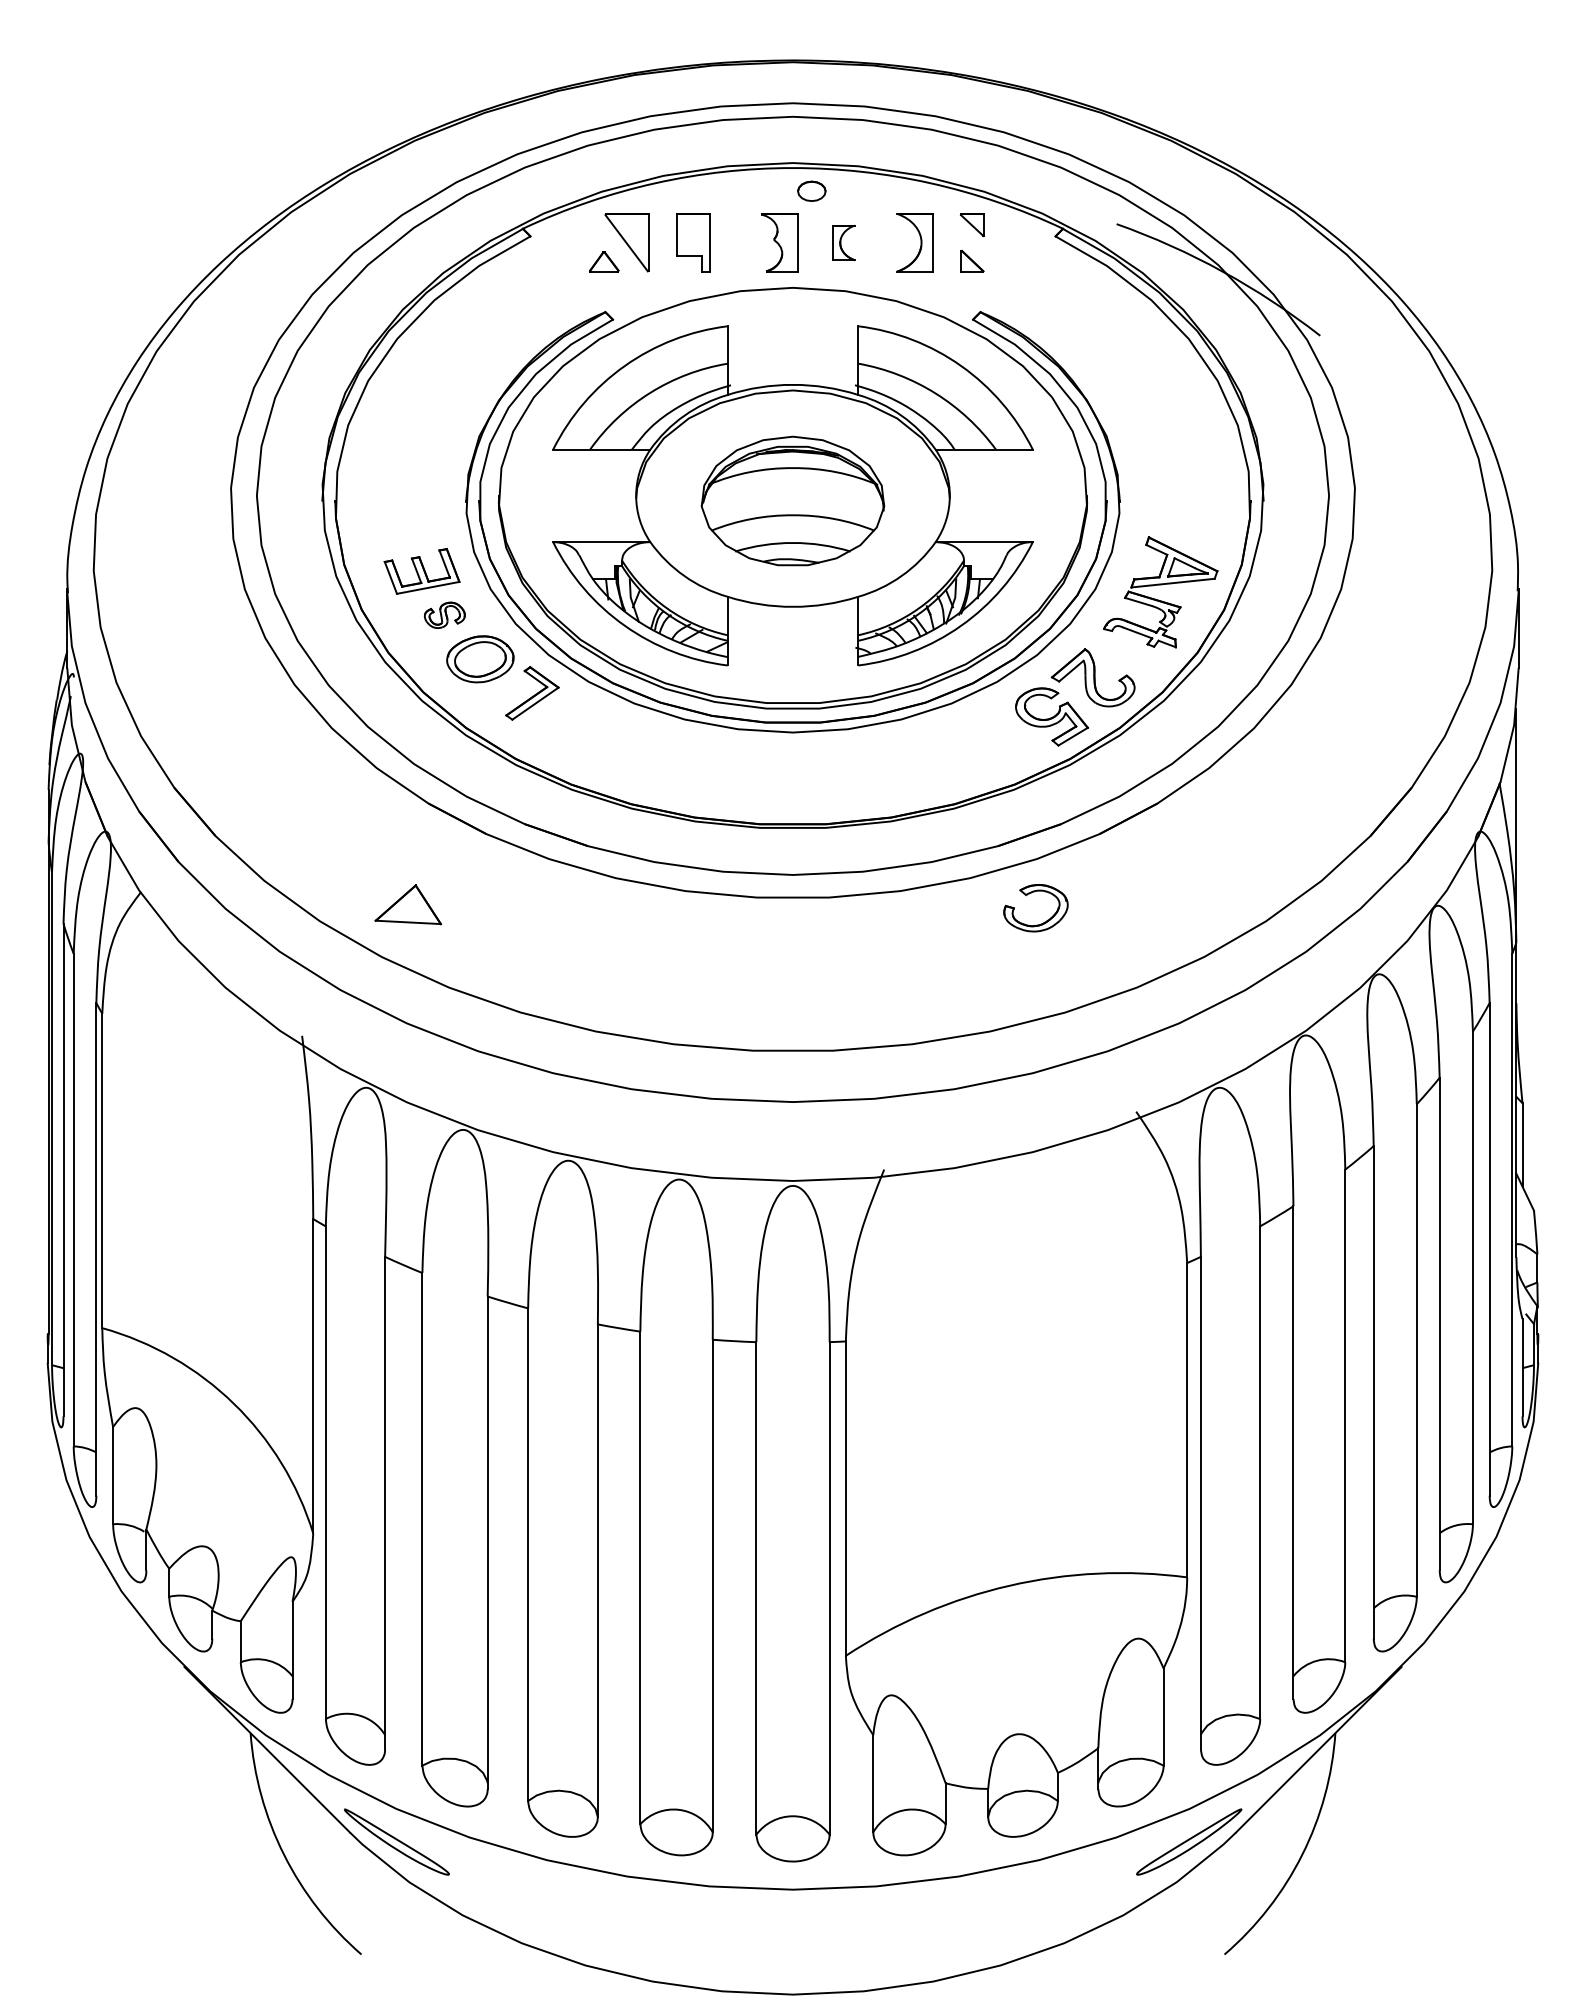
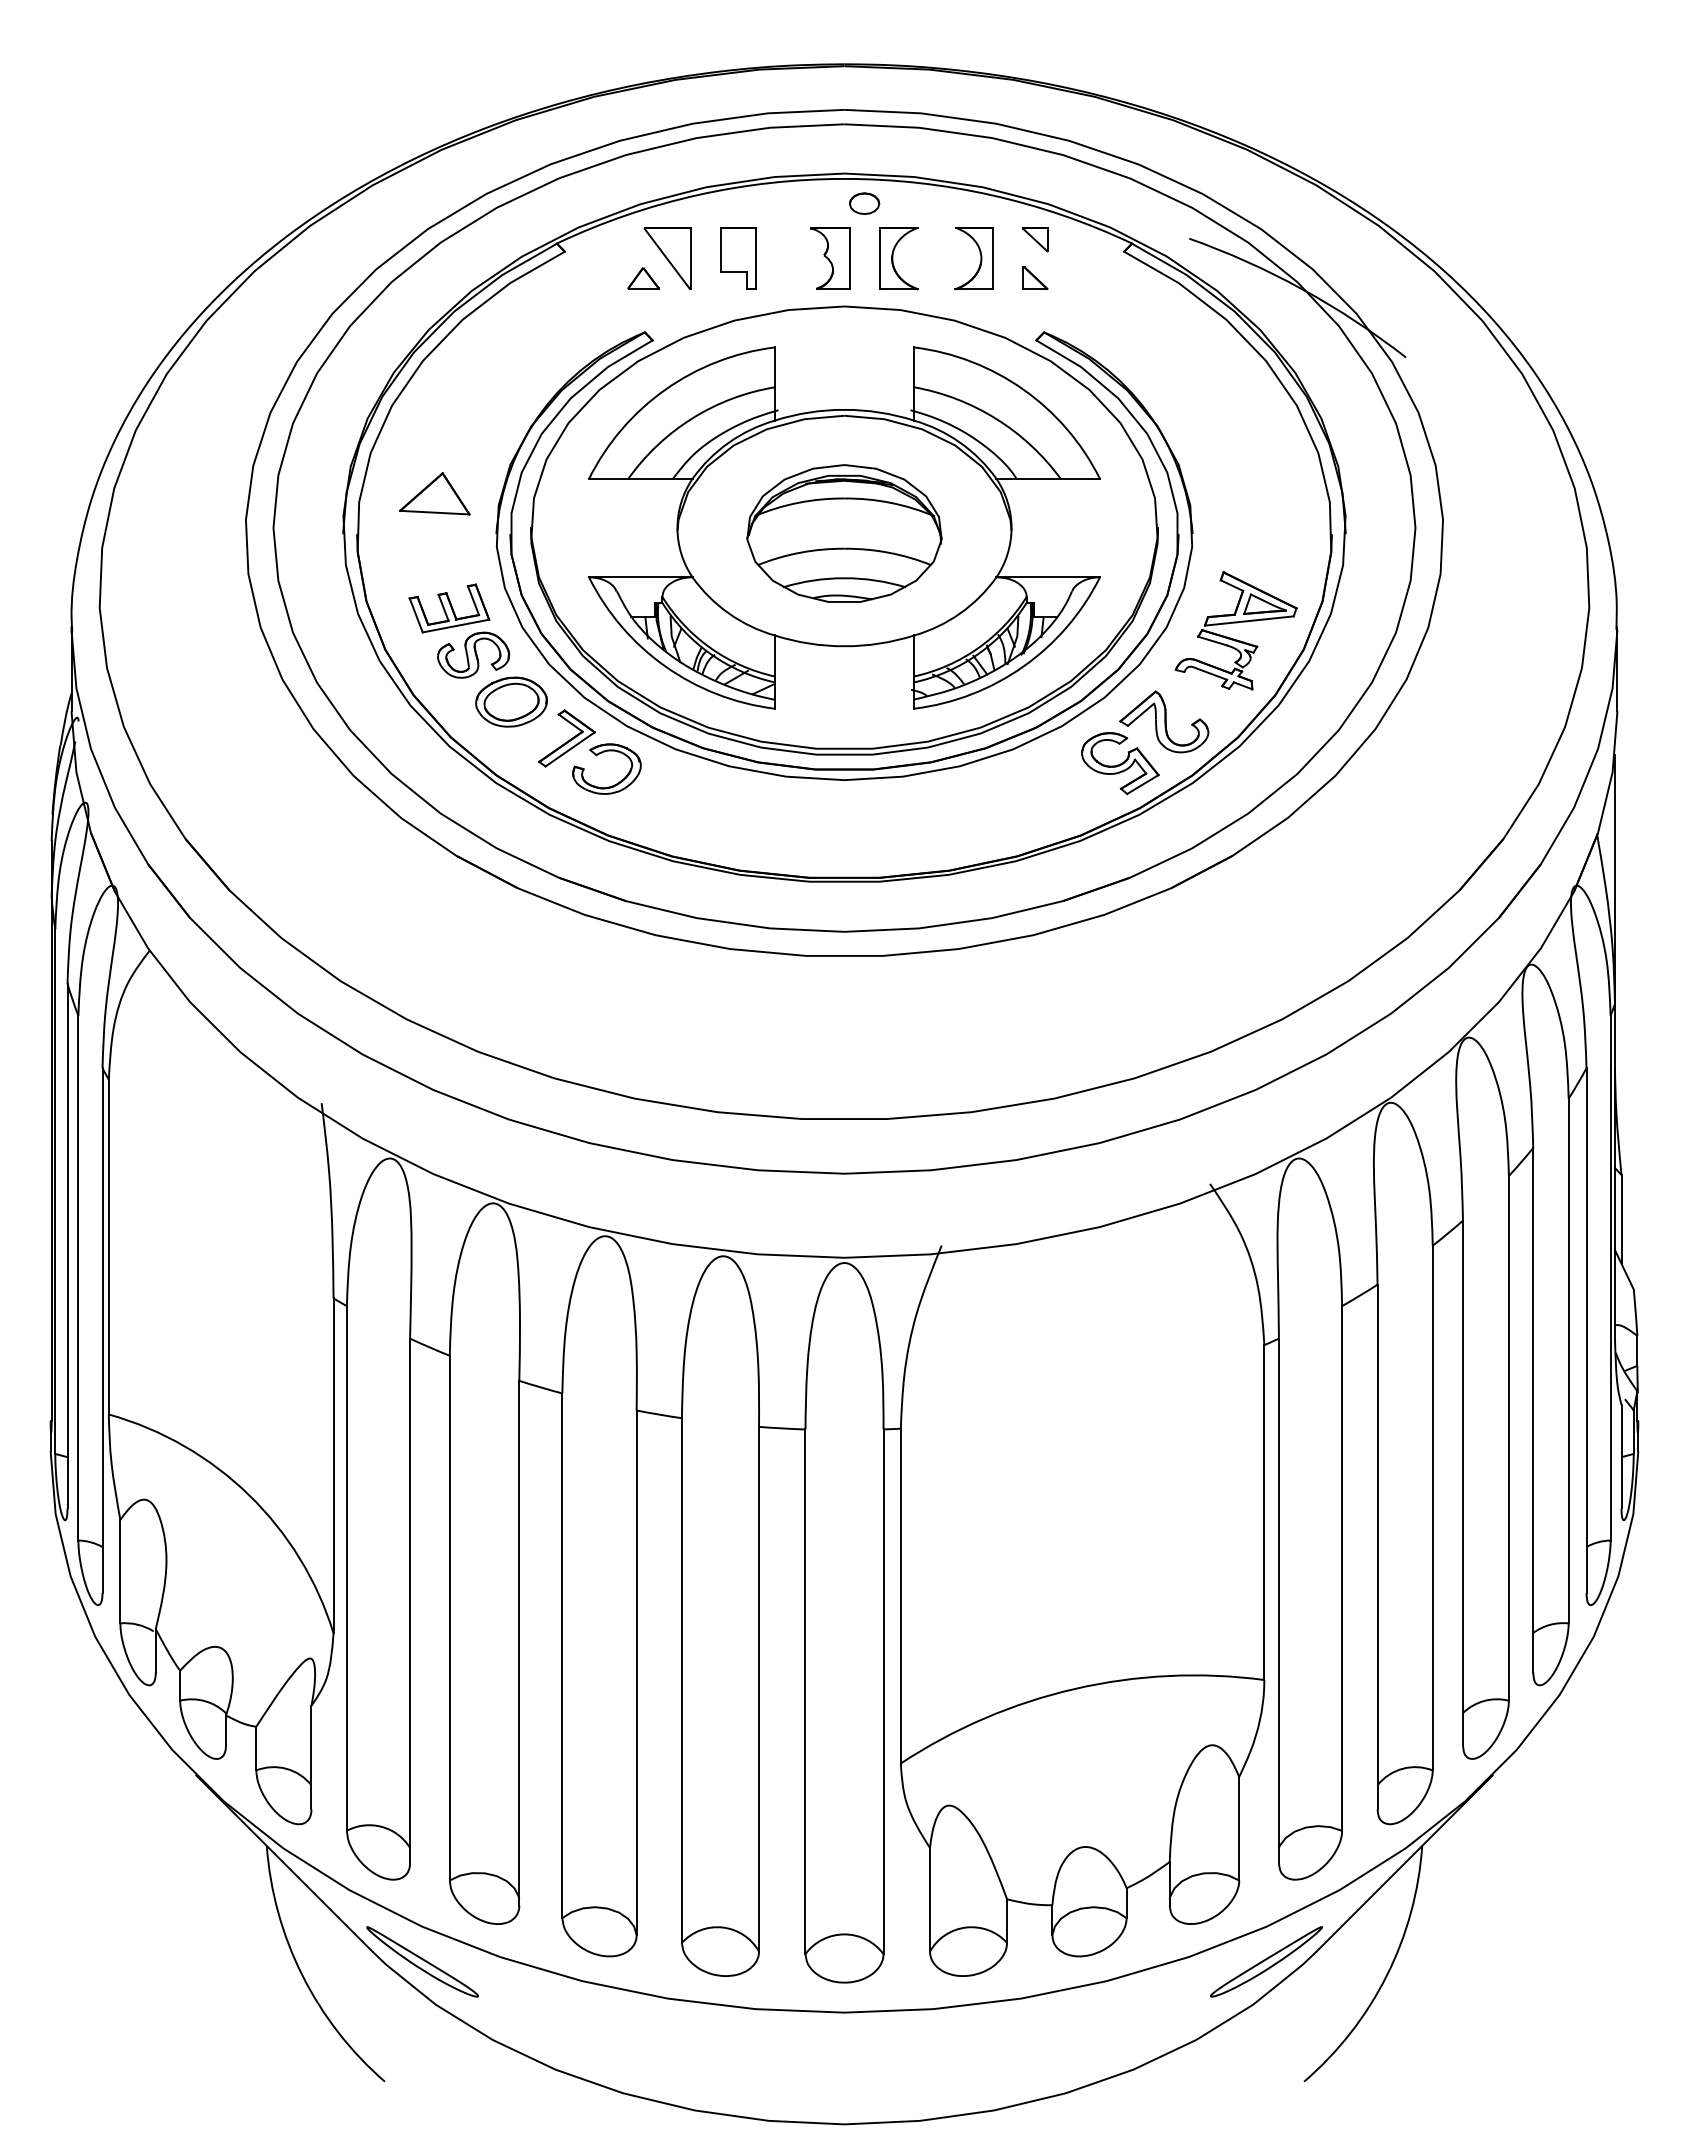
part: (843, 242) -> (898, 258), size x1.67
part: (444, 615) -> (473, 655), size x1.67
part: (1029, 894) -> (600, 754), moved
part: (407, 904) -> (433, 493), moved

